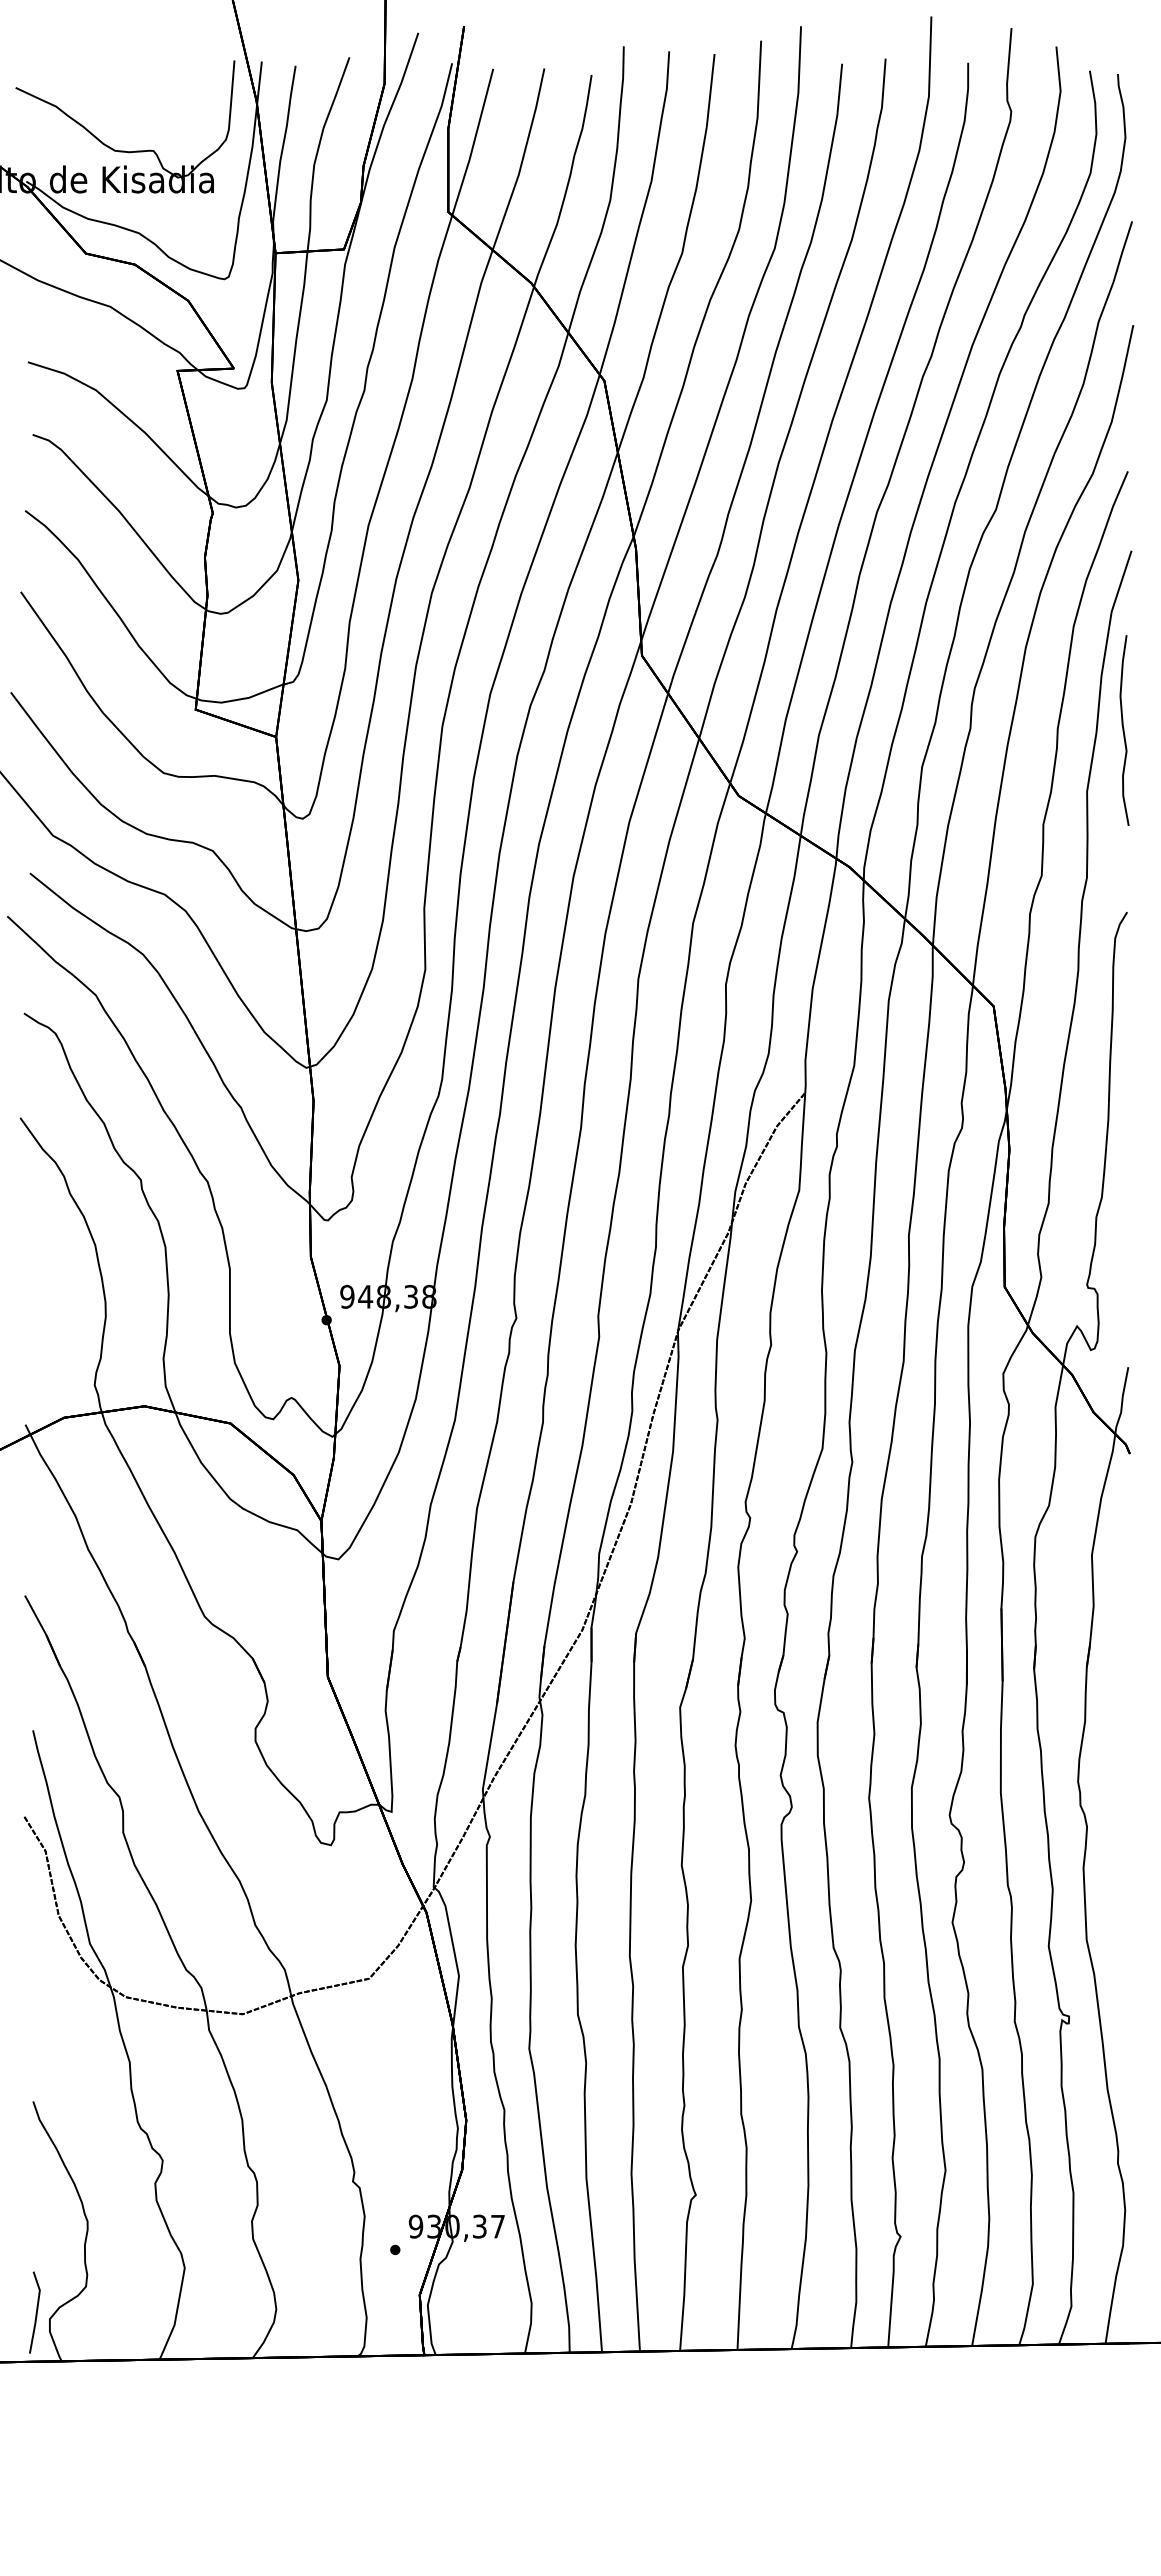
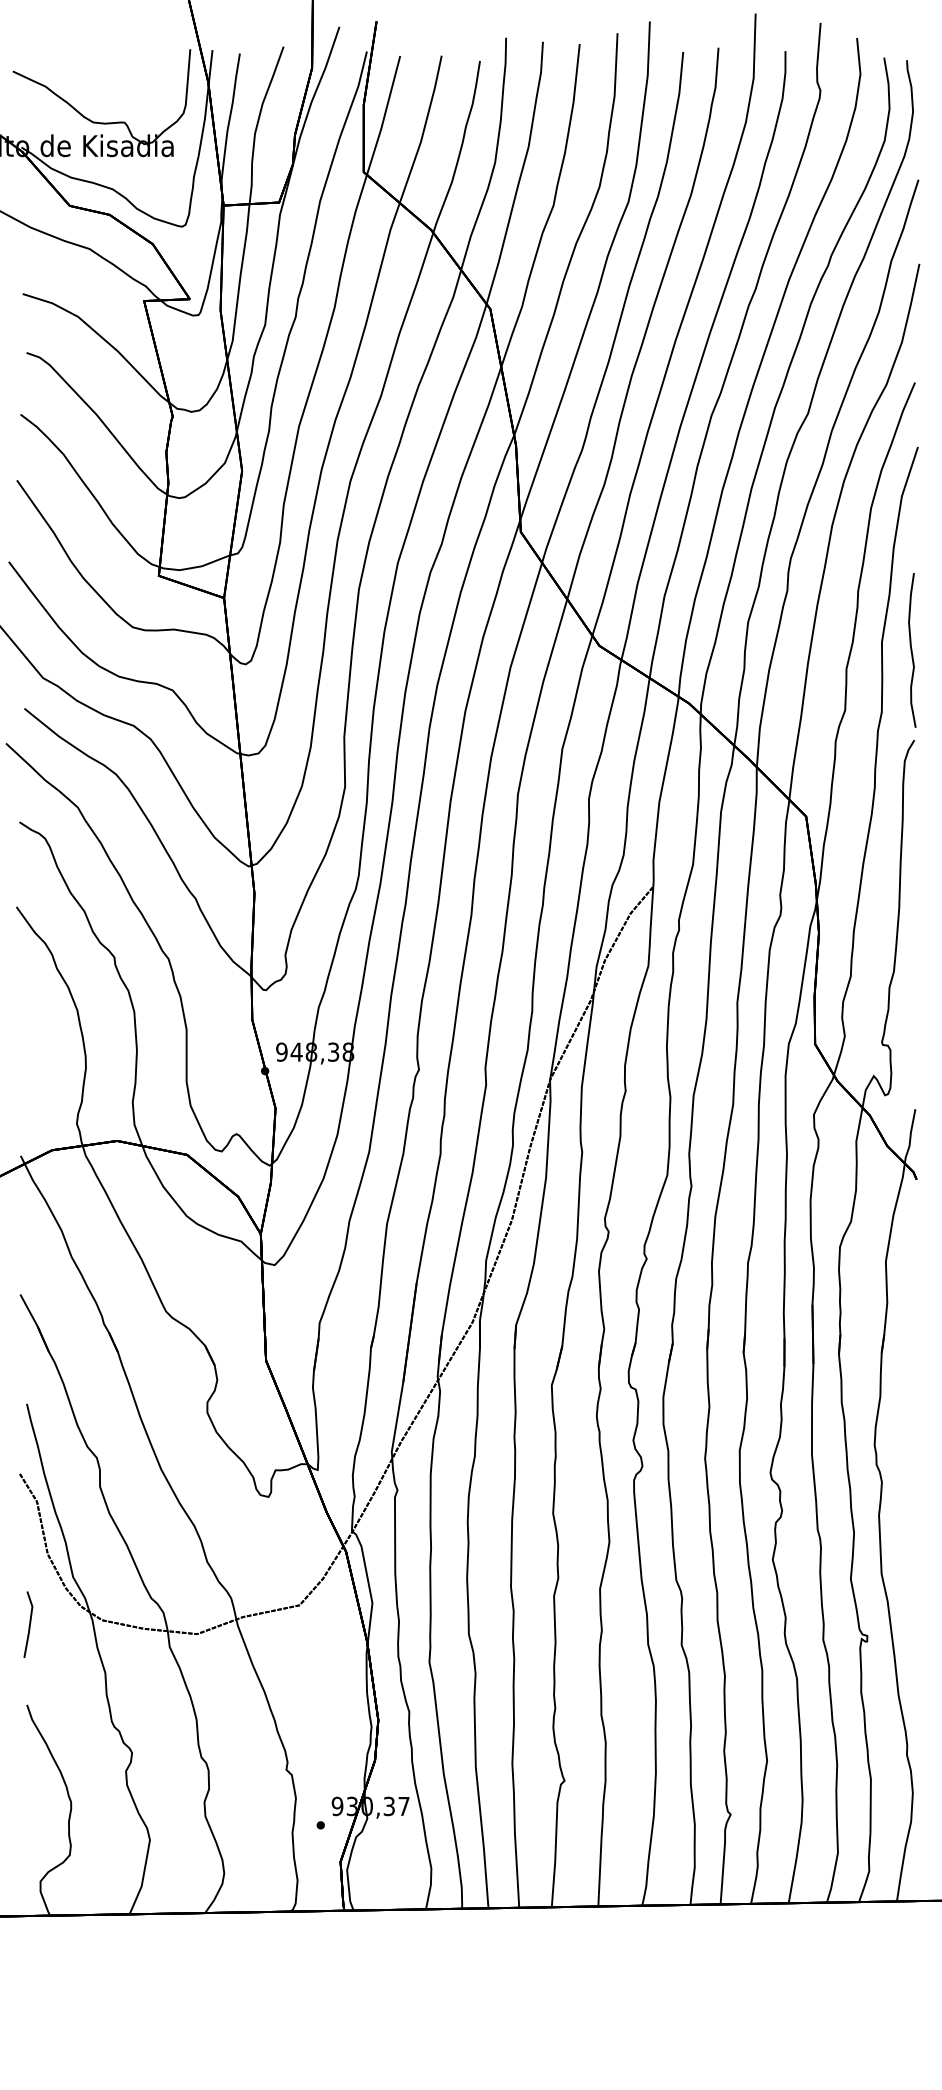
curve: (1124, 730) -> (912, 650), moved
line: (35, 2313) -> (28, 1625), moved

